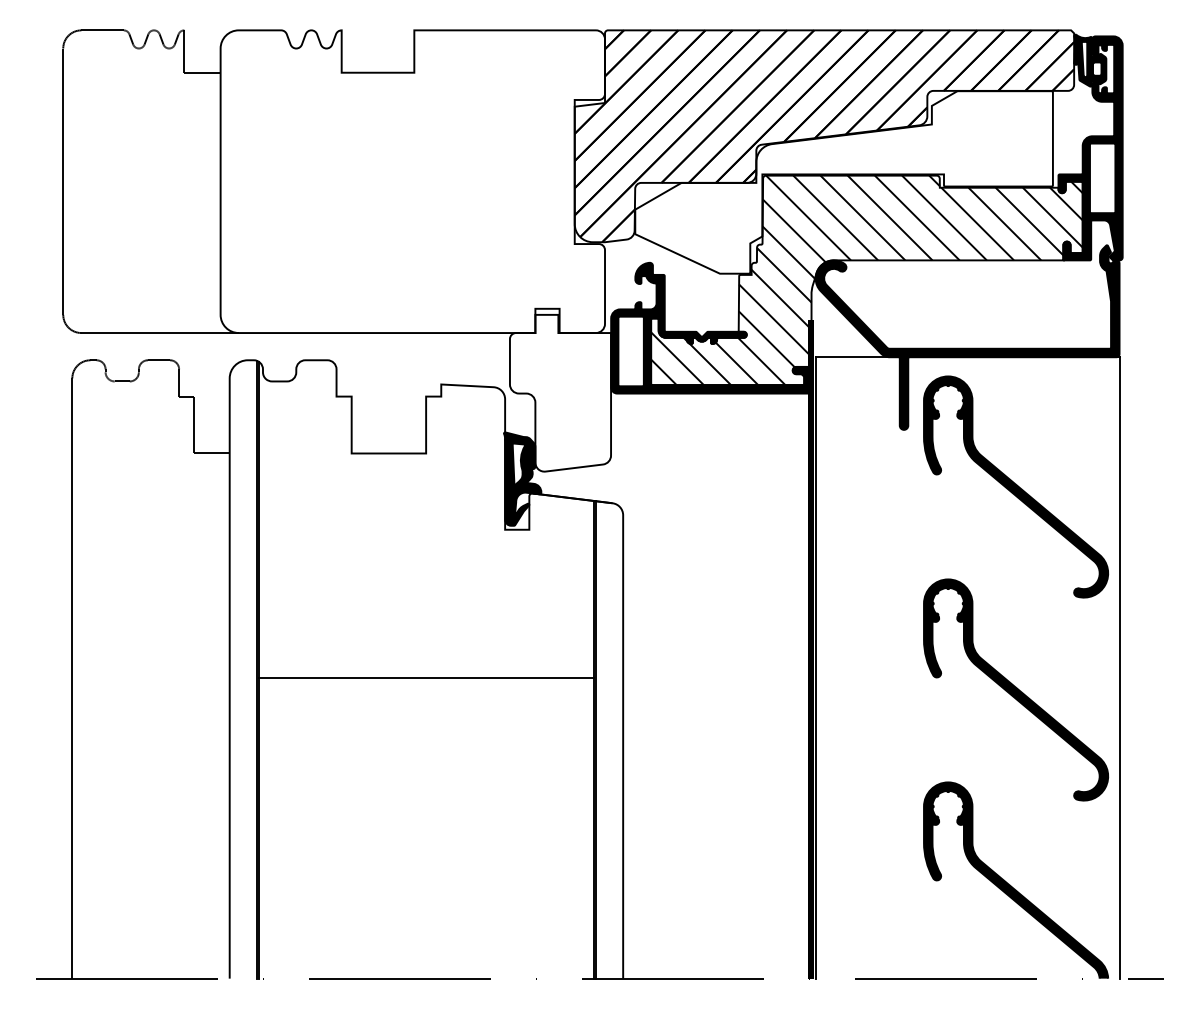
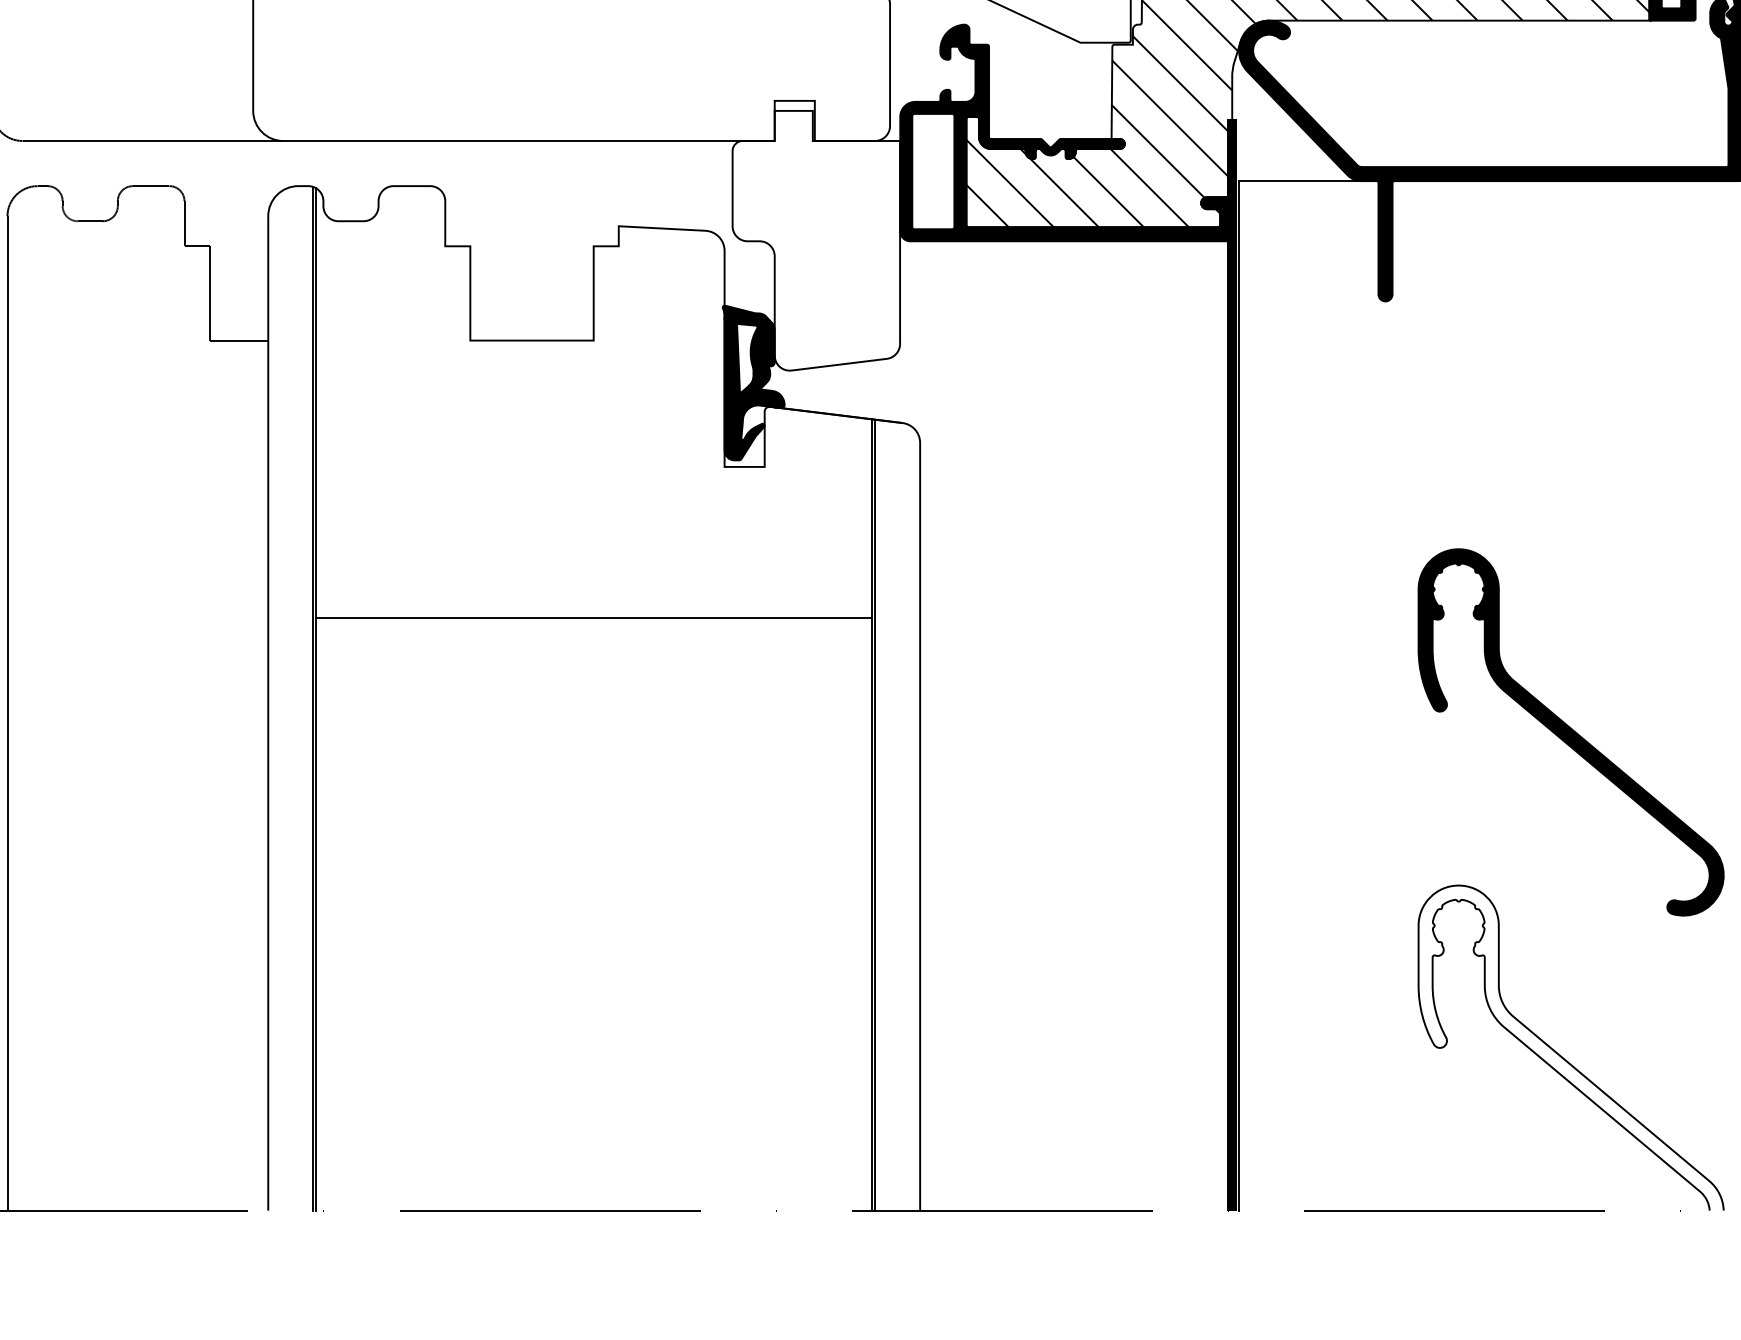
part: (1016, 486) -> (1571, 395), removed
line: (426, 678) -> (594, 618), moved
fill: (1016, 880) -> (1571, 1048), removed

